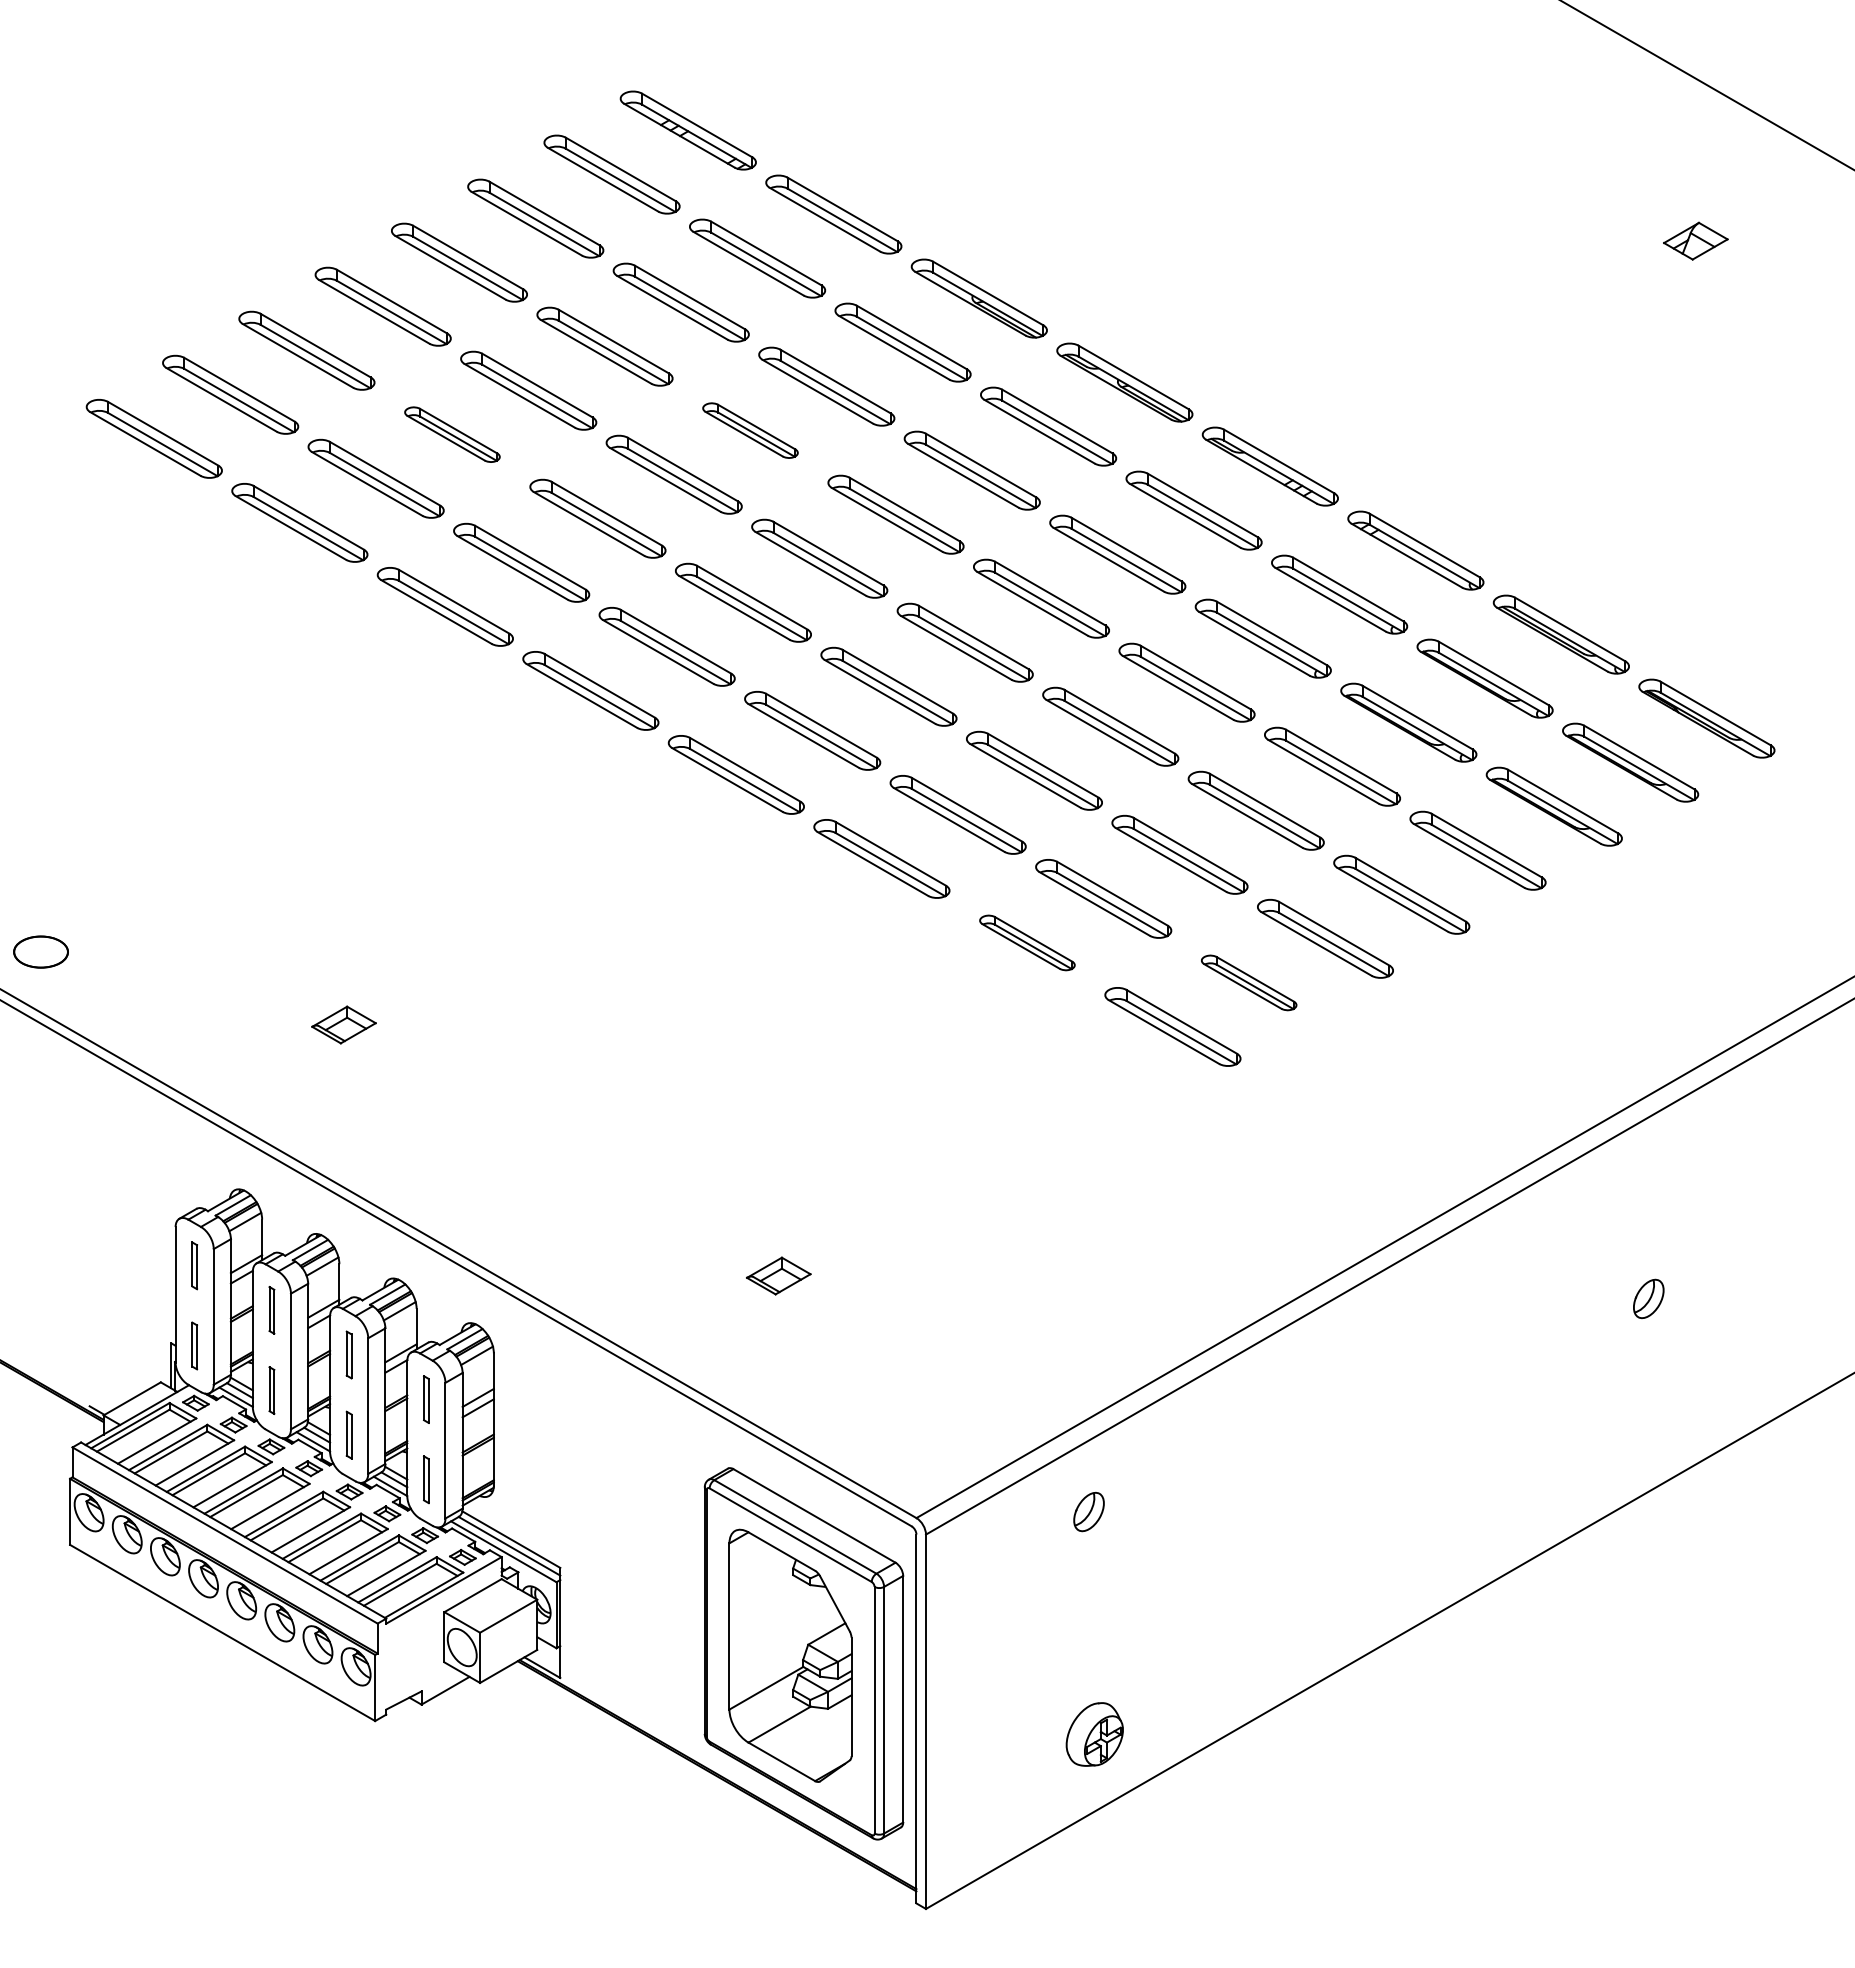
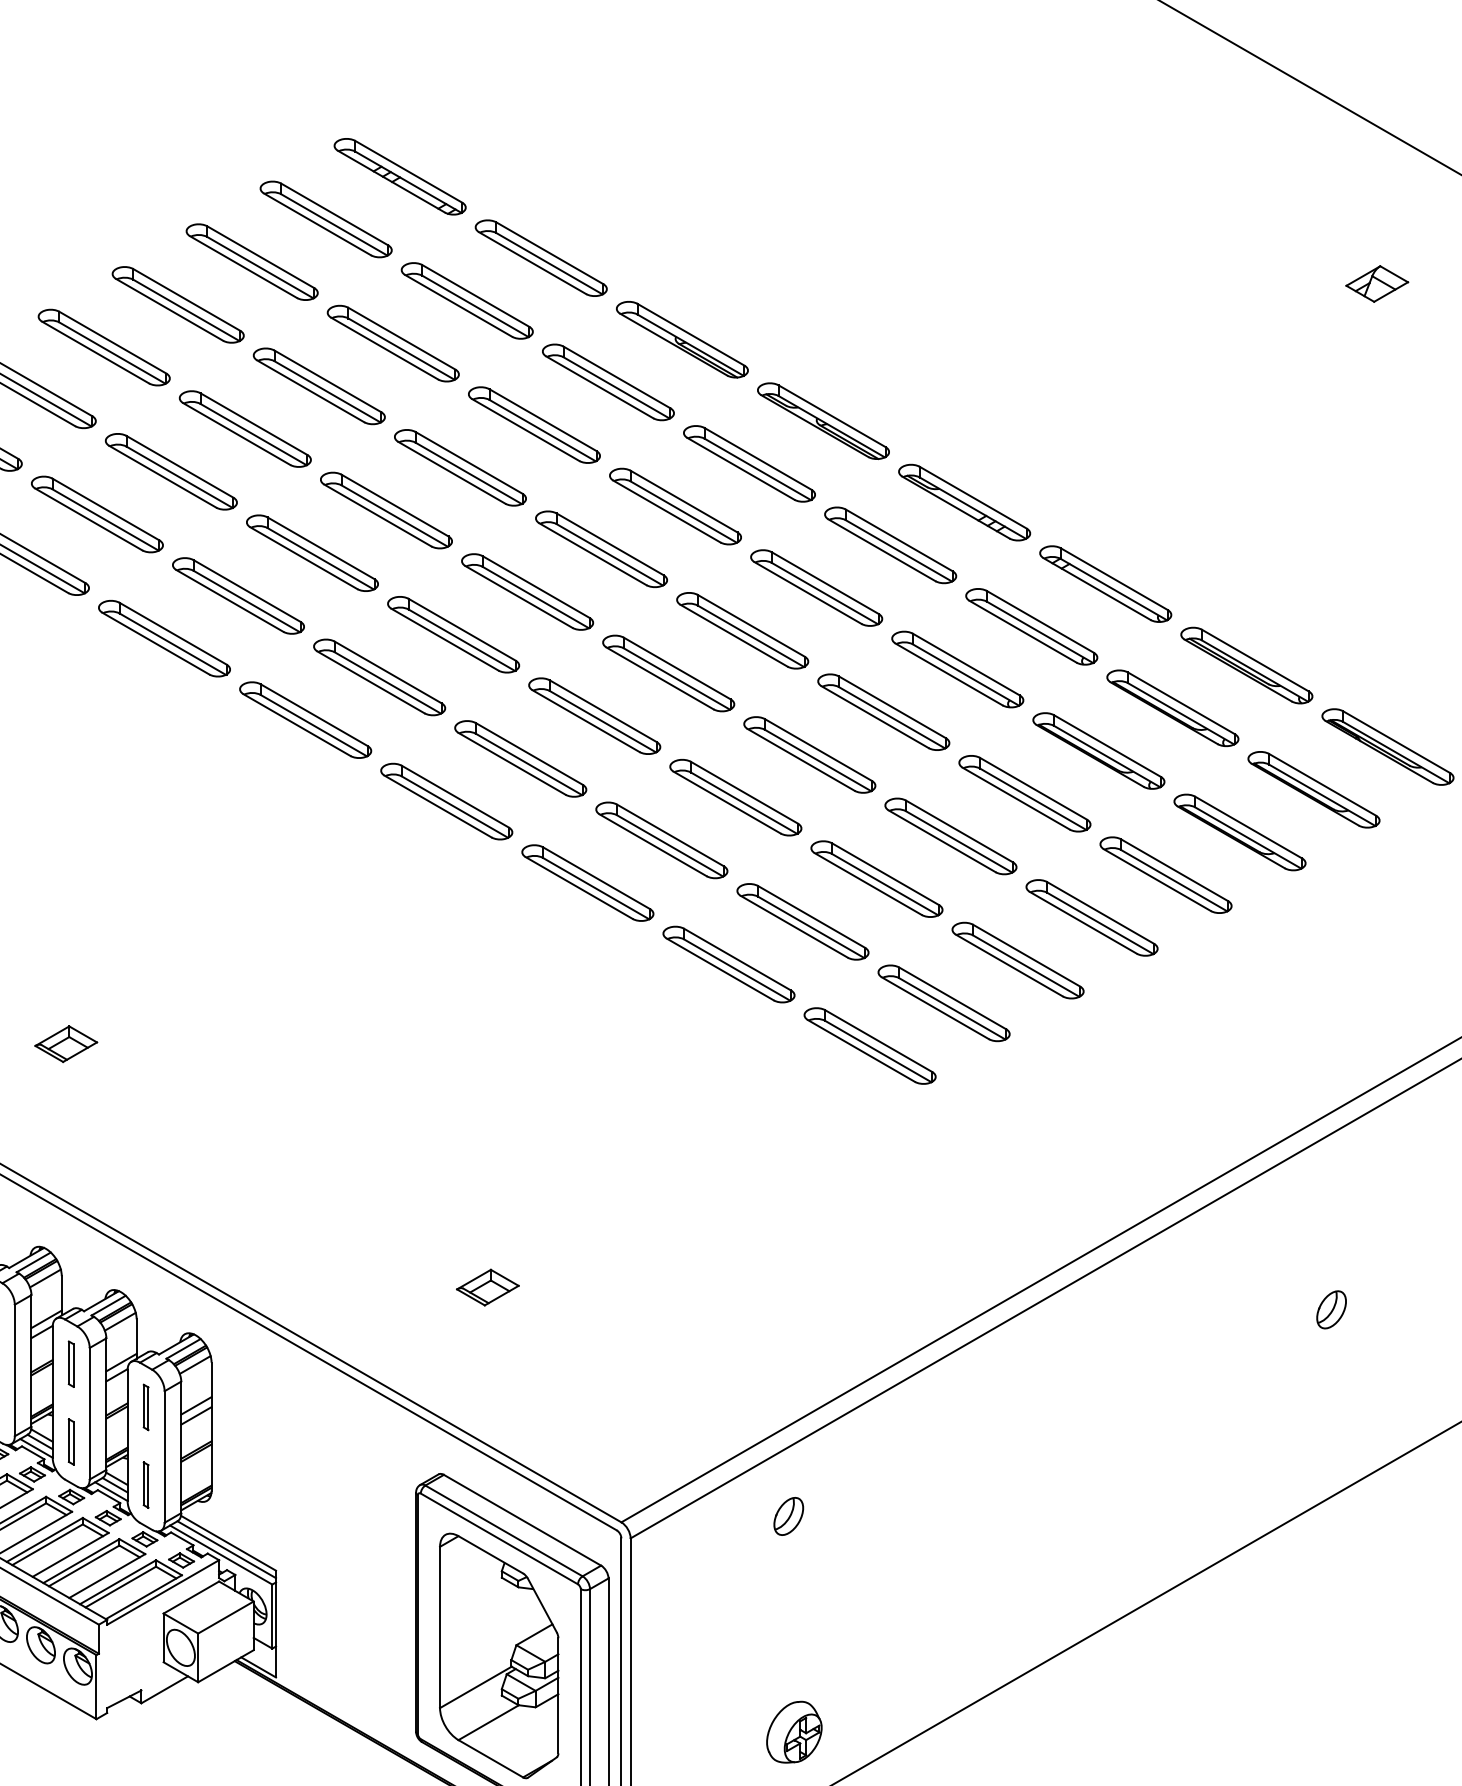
part: (750, 430) -> (460, 467), size x1.43
part: (452, 434) -> (171, 471), size x1.43
part: (1027, 942) -> (729, 964), size x1.43
part: (1248, 982) -> (943, 1002), size x1.43

